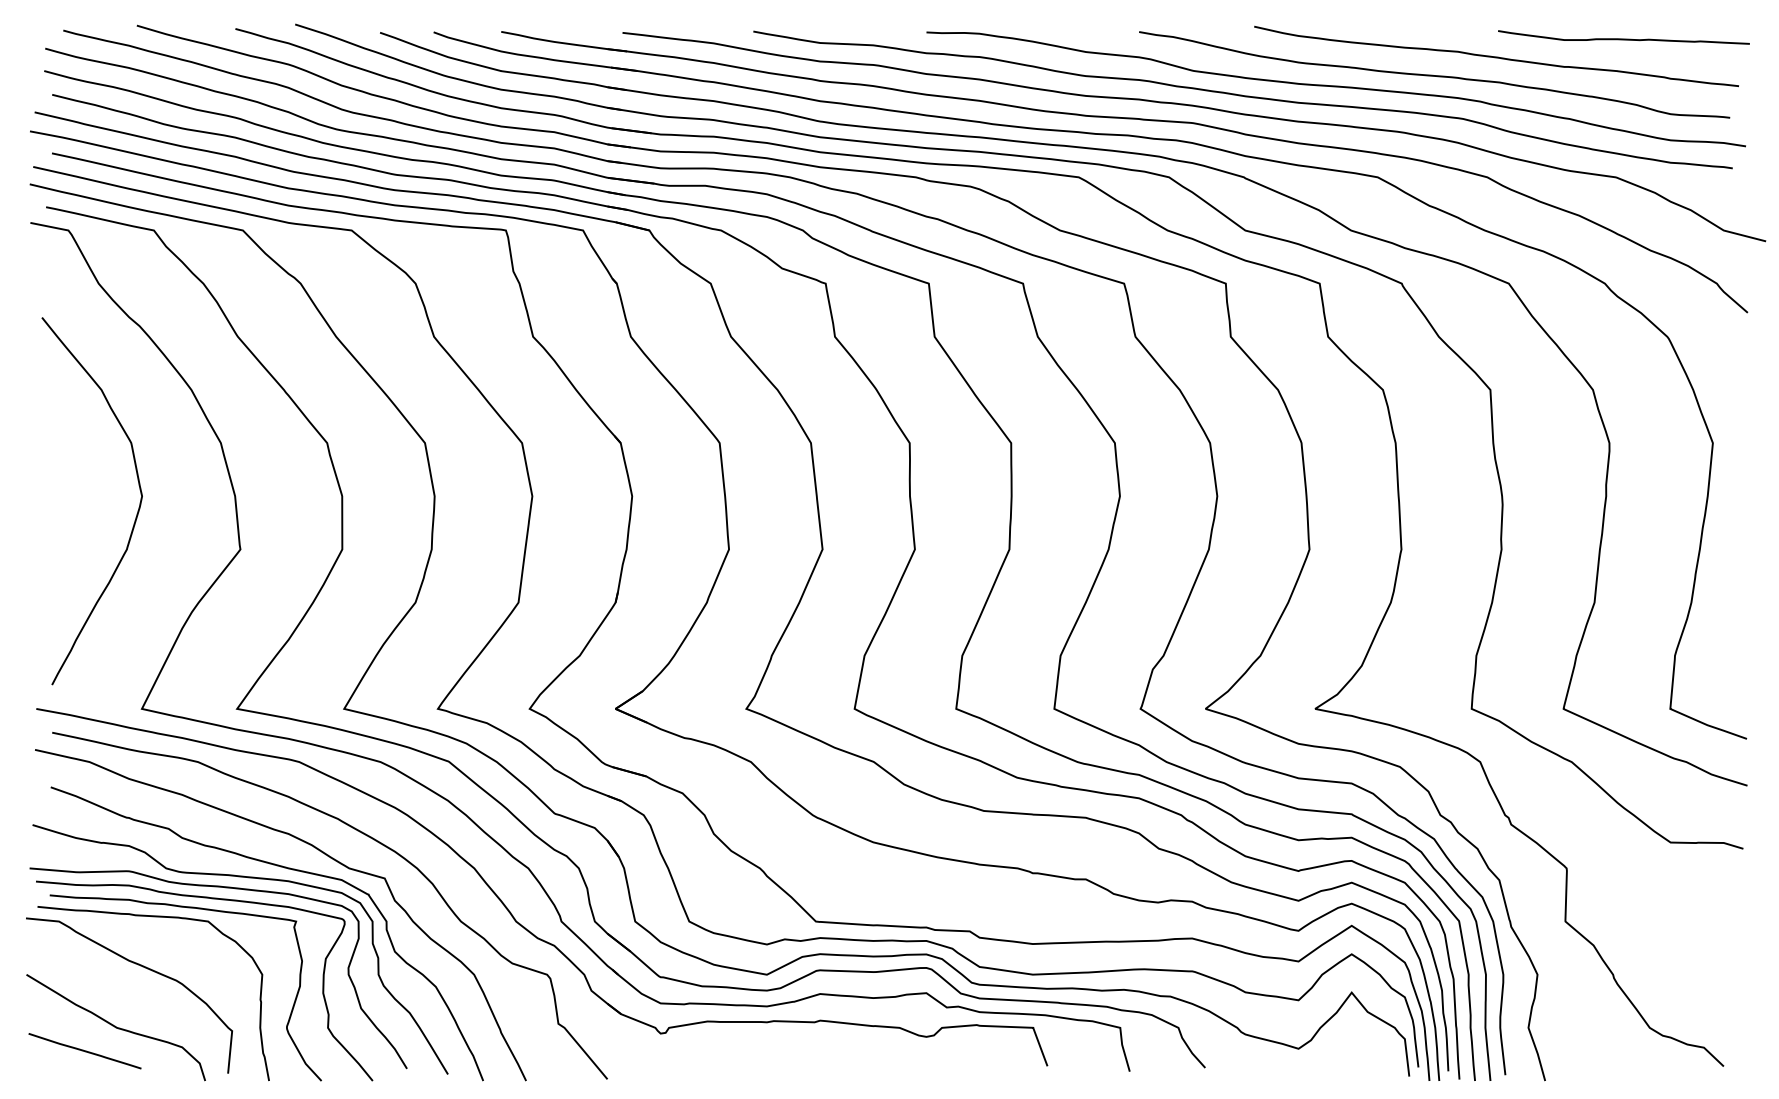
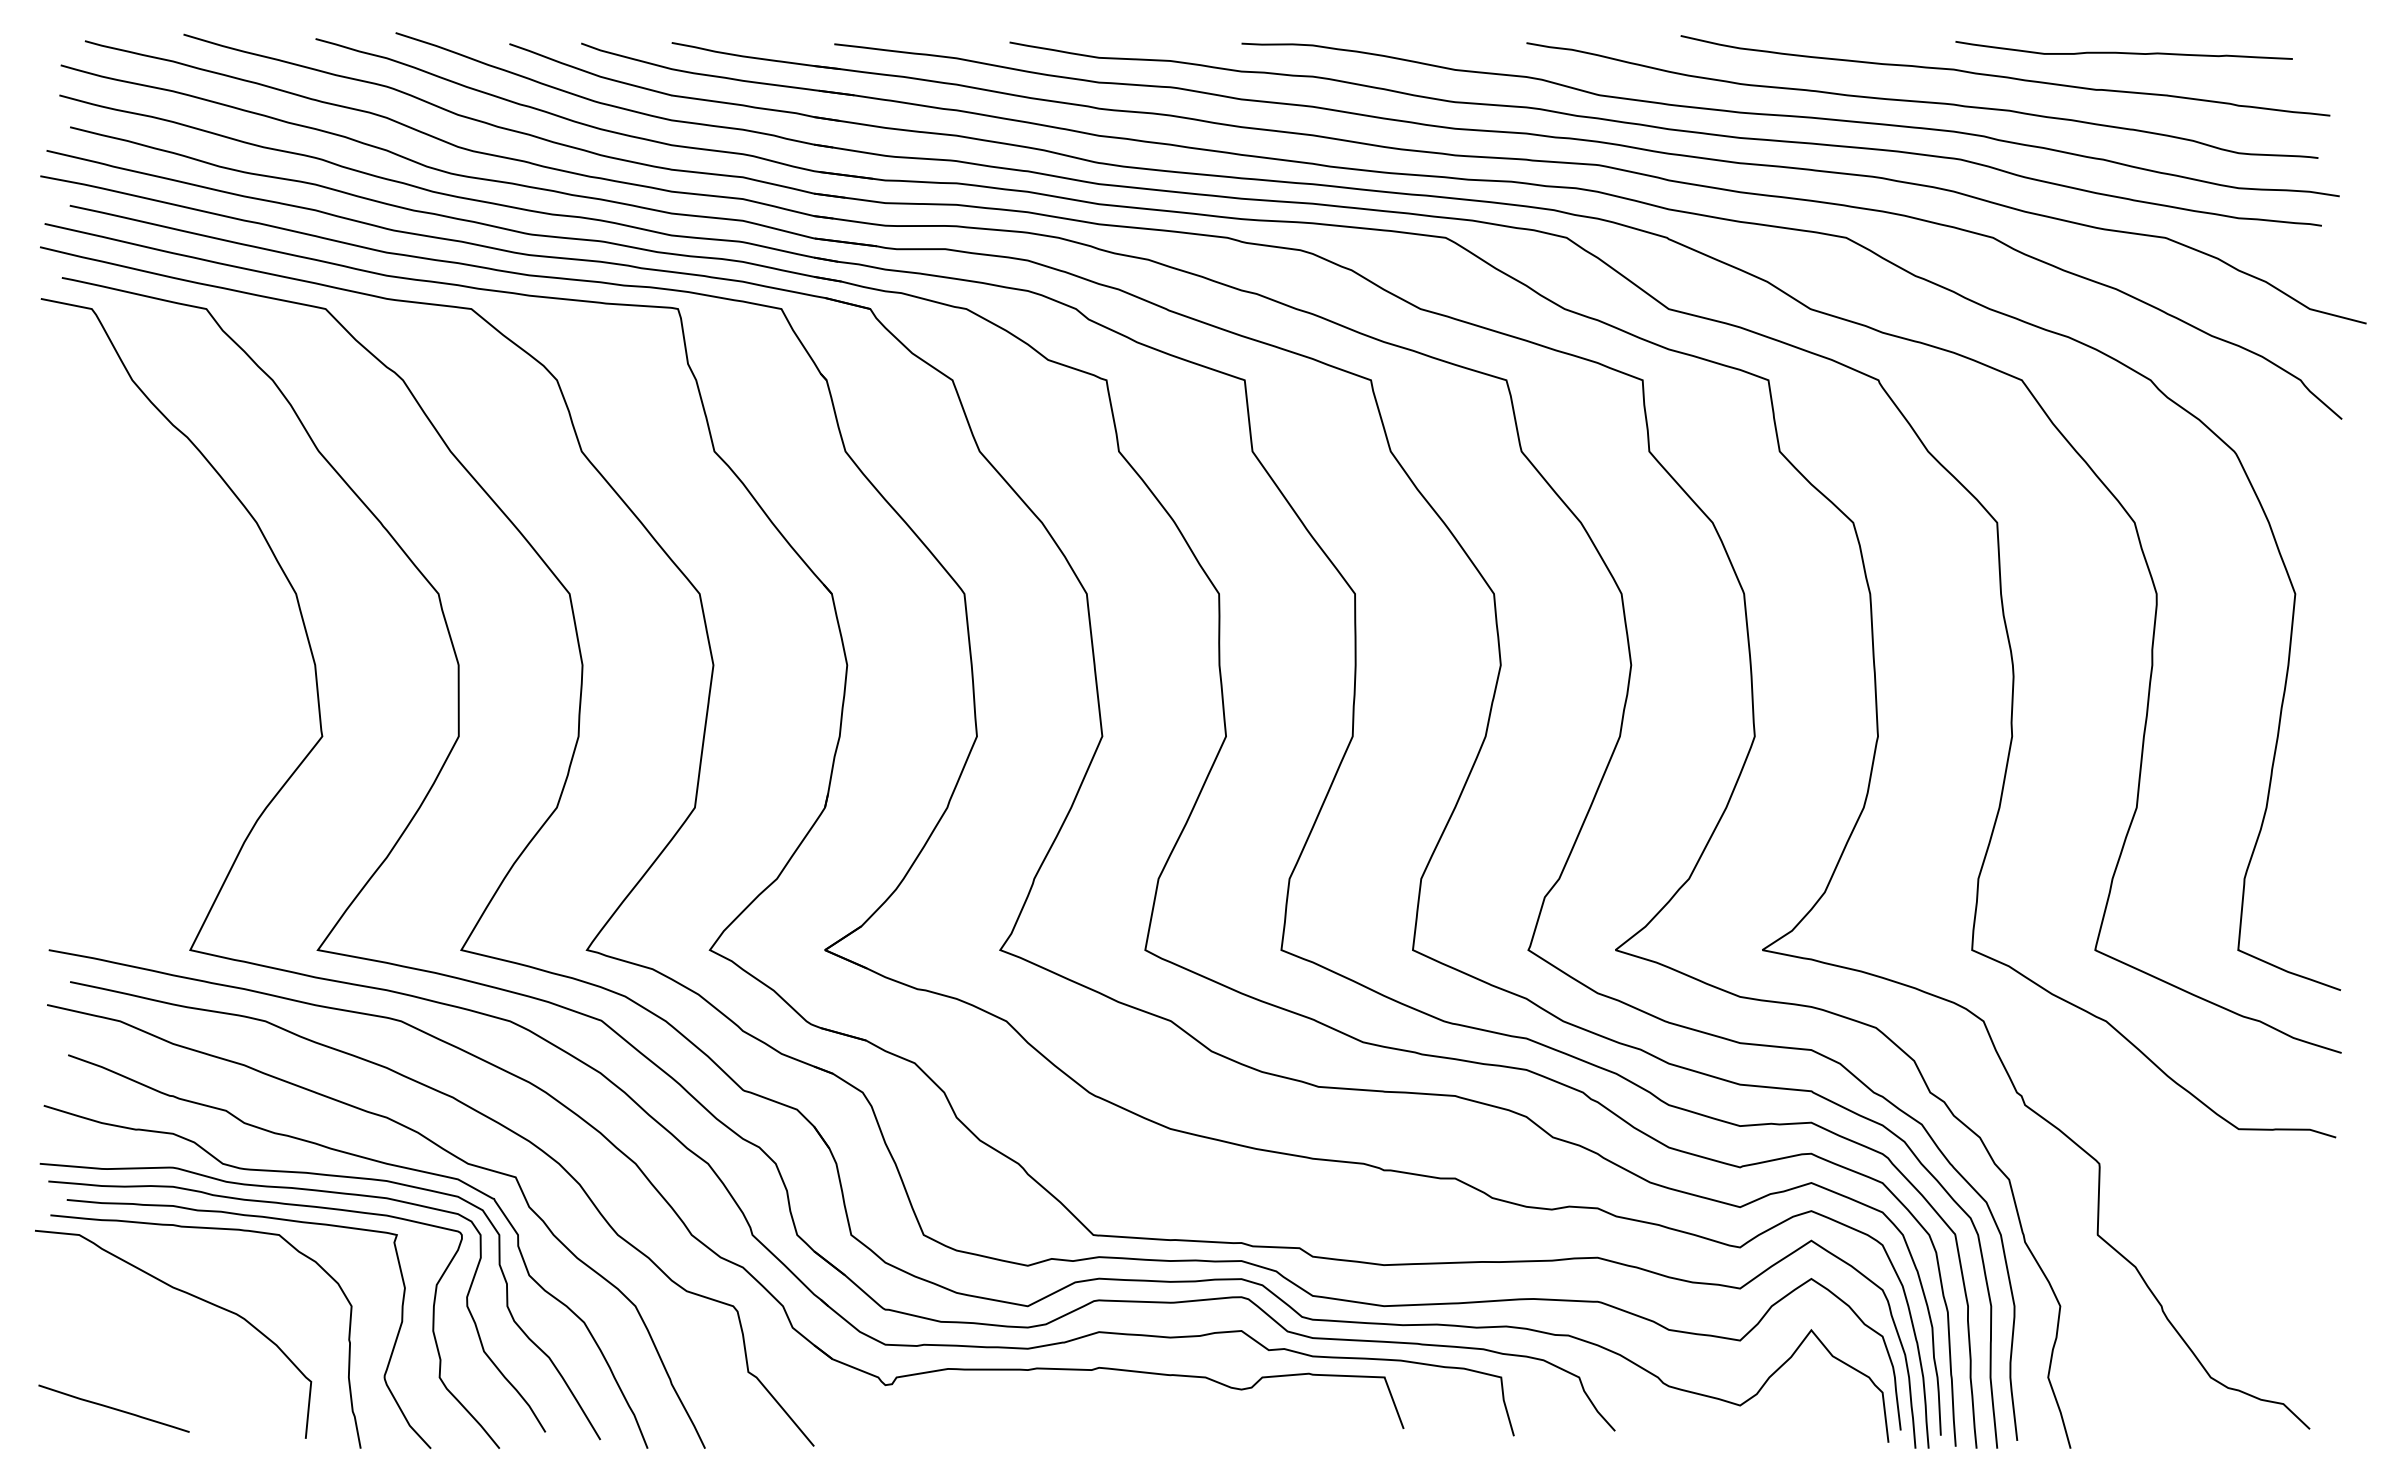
curve: (1623, 39) -> (2123, 52), moved
curve: (136, 515) -> (182, 691), removed
curve: (115, 1027) -> (155, 1376), removed

